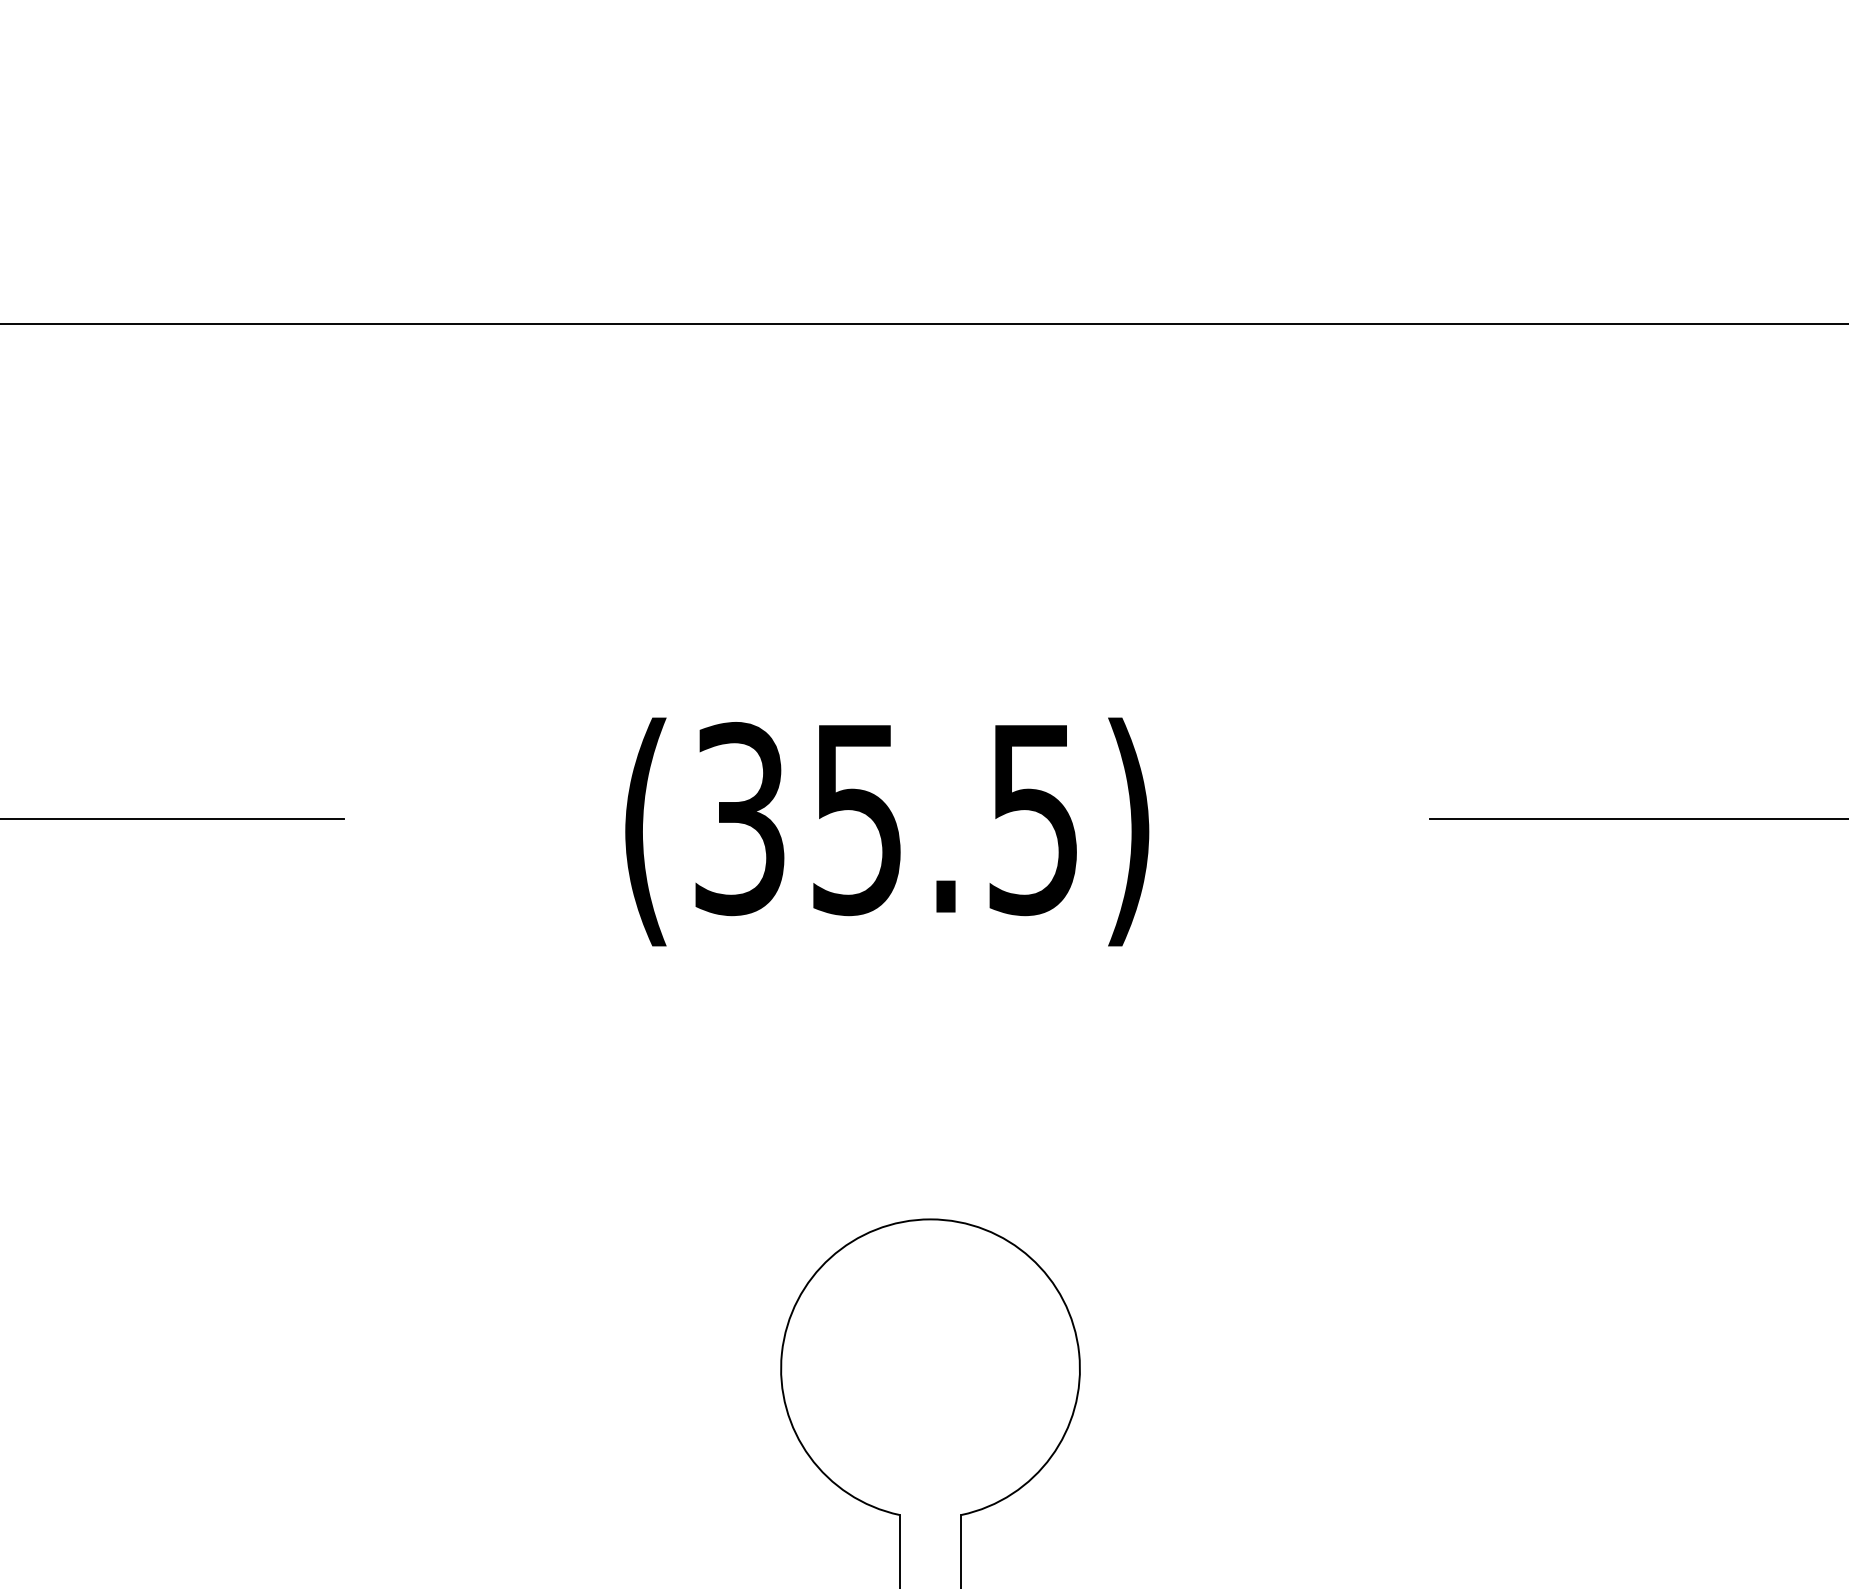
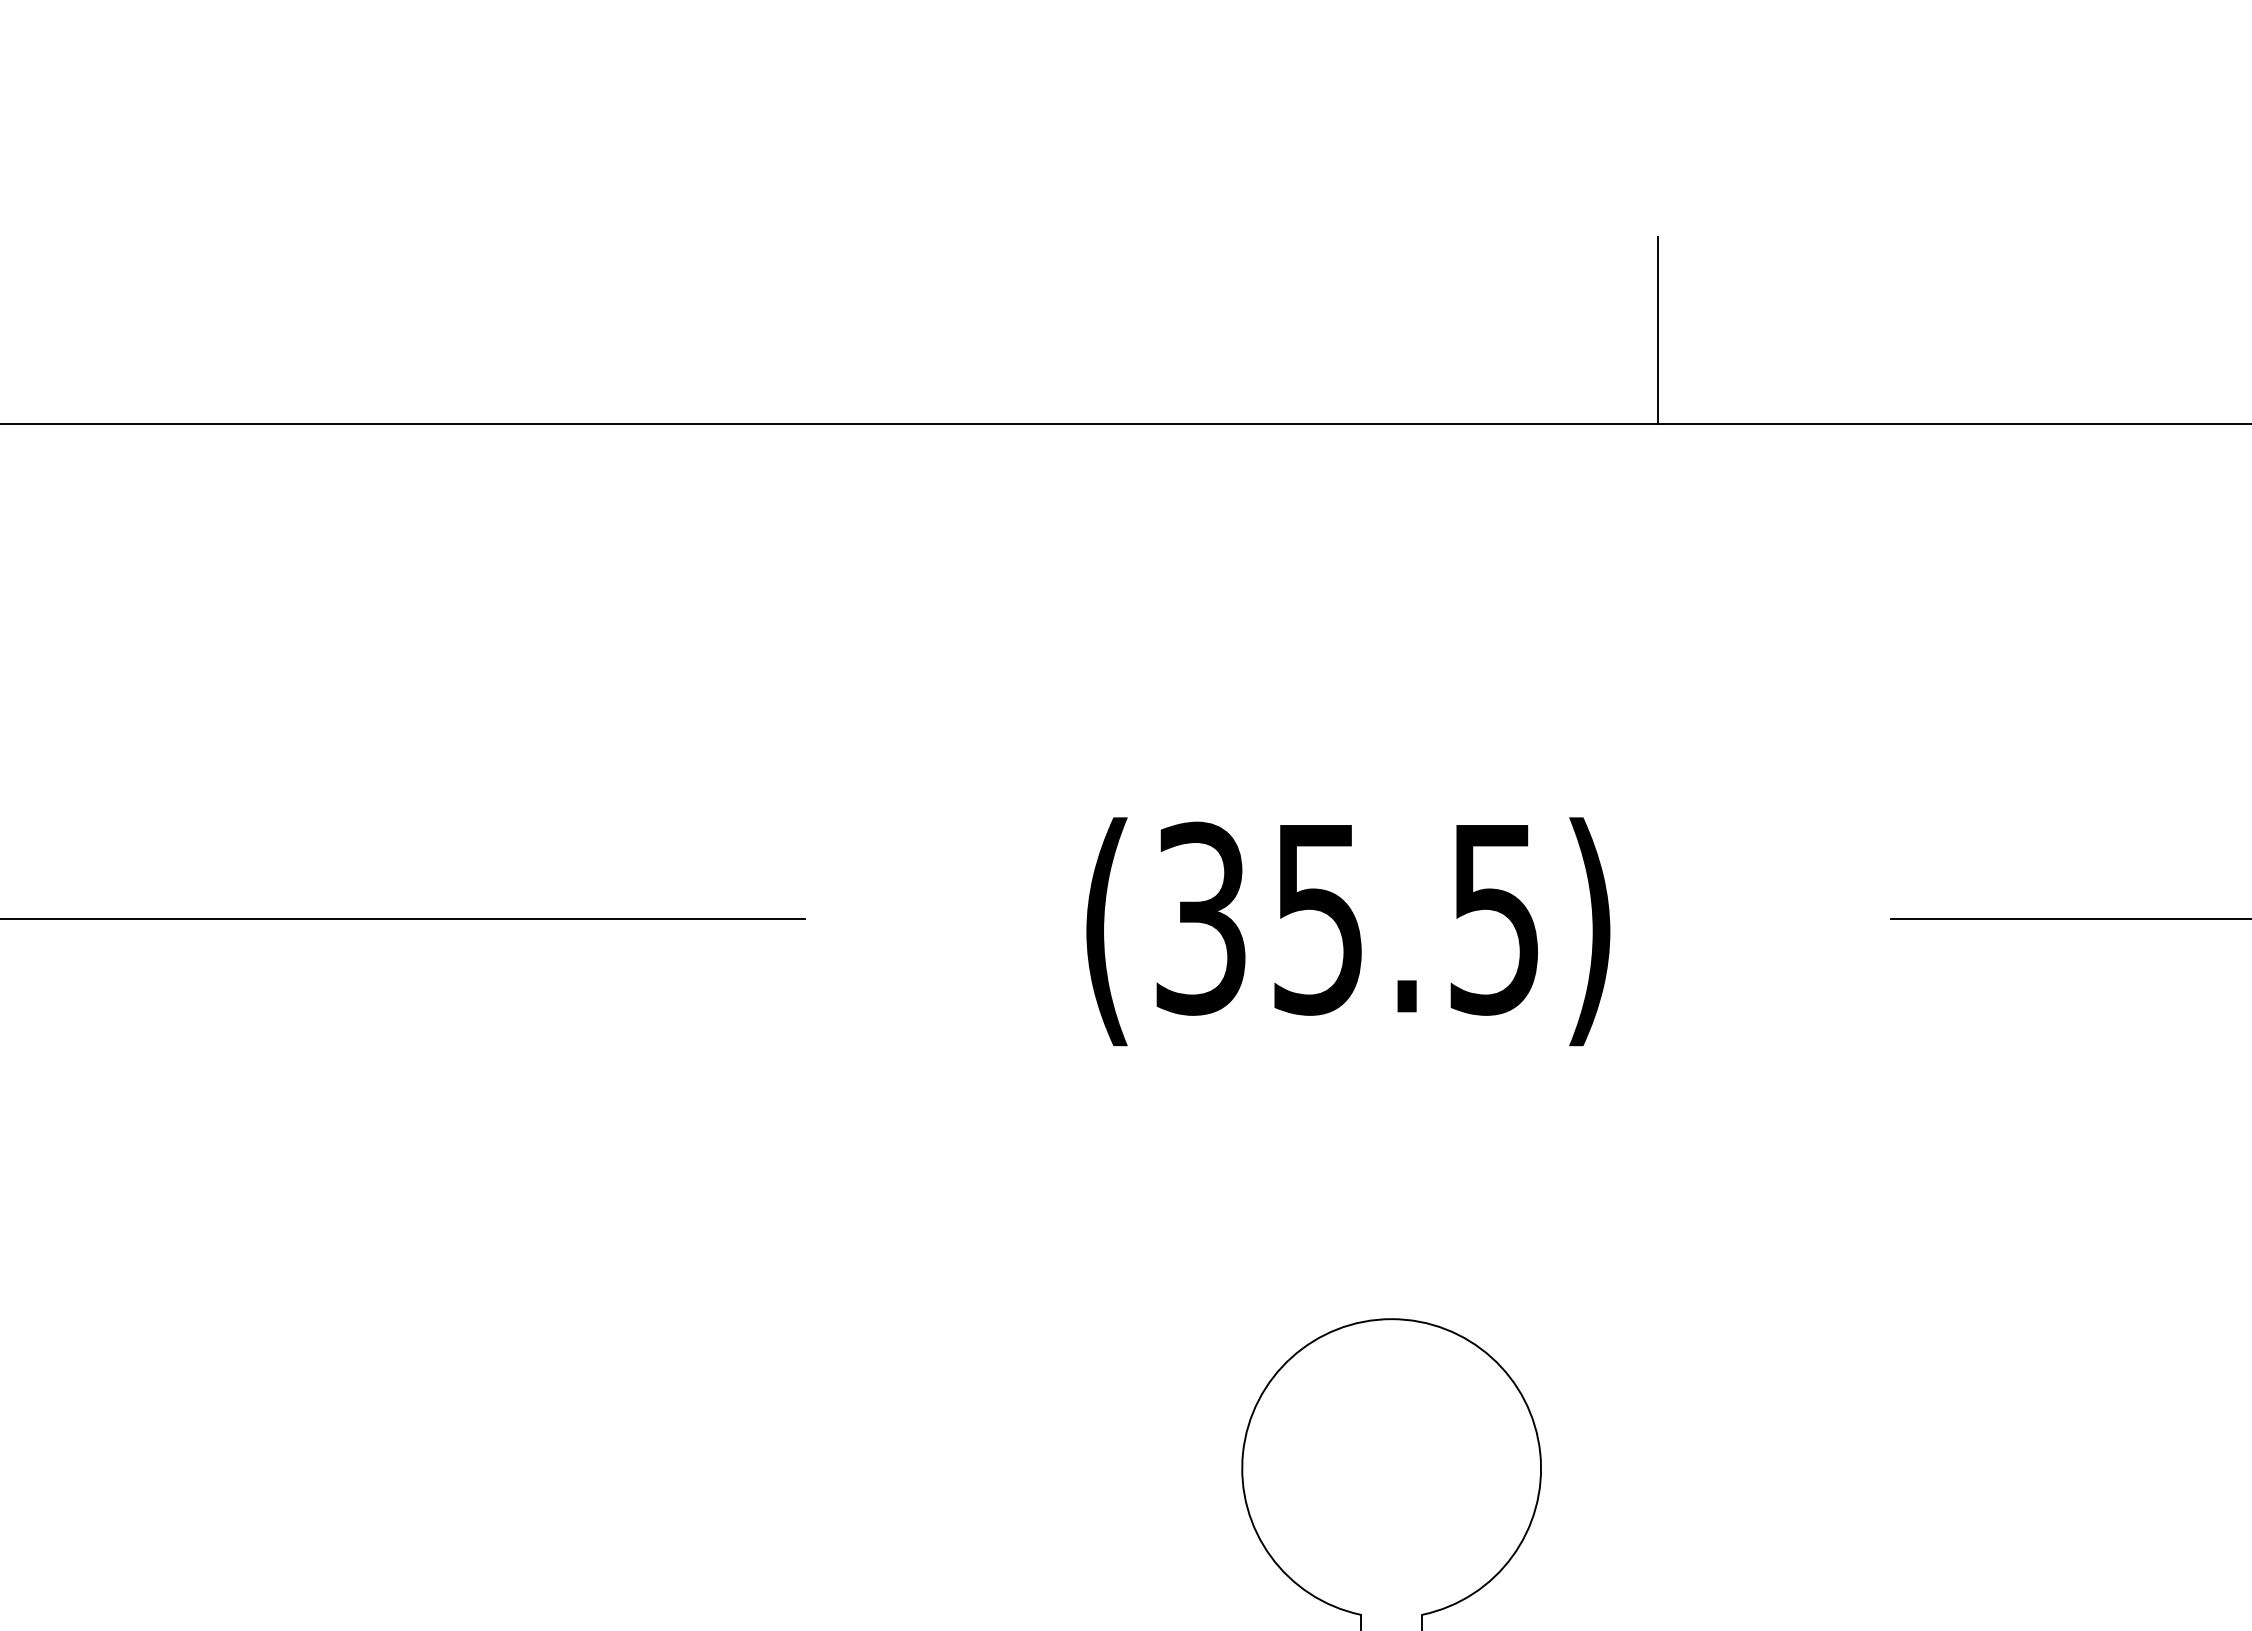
line: (1196, 229) -> (1657, 329), added

